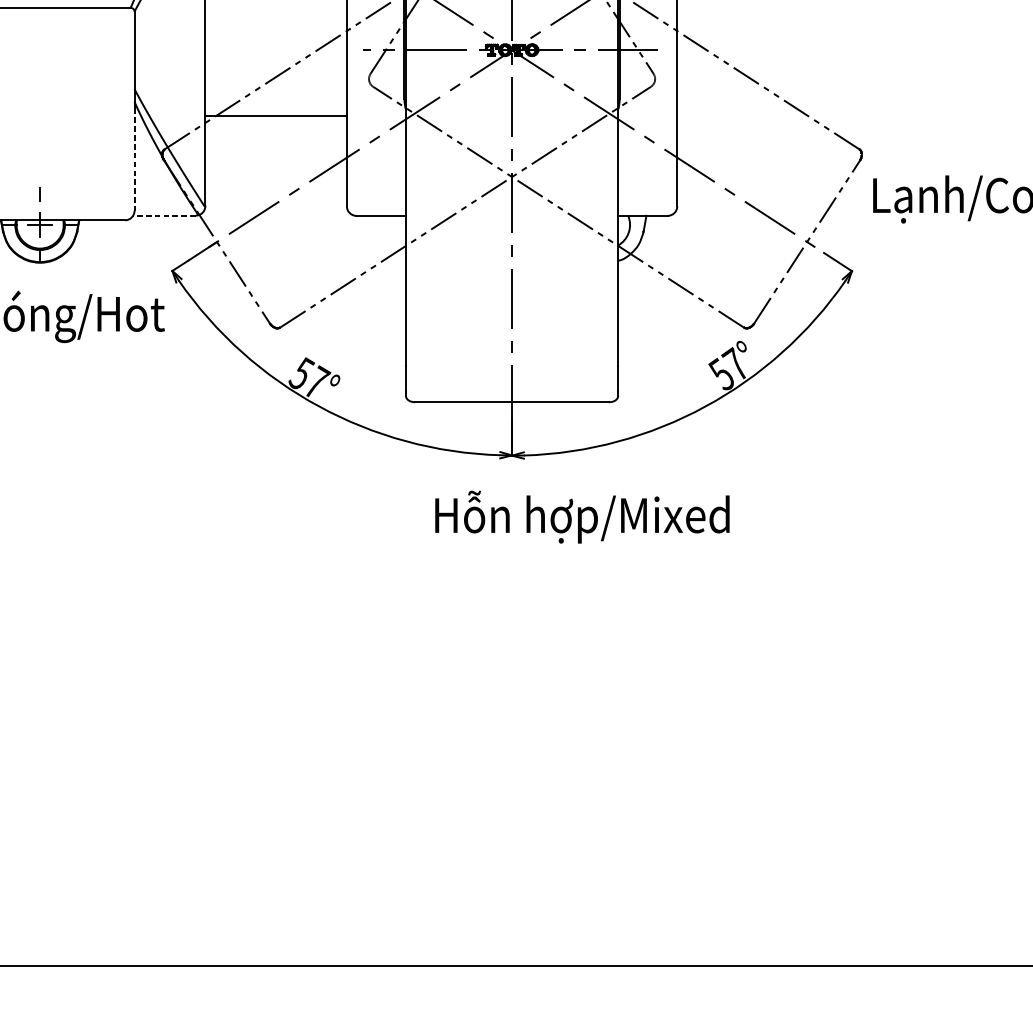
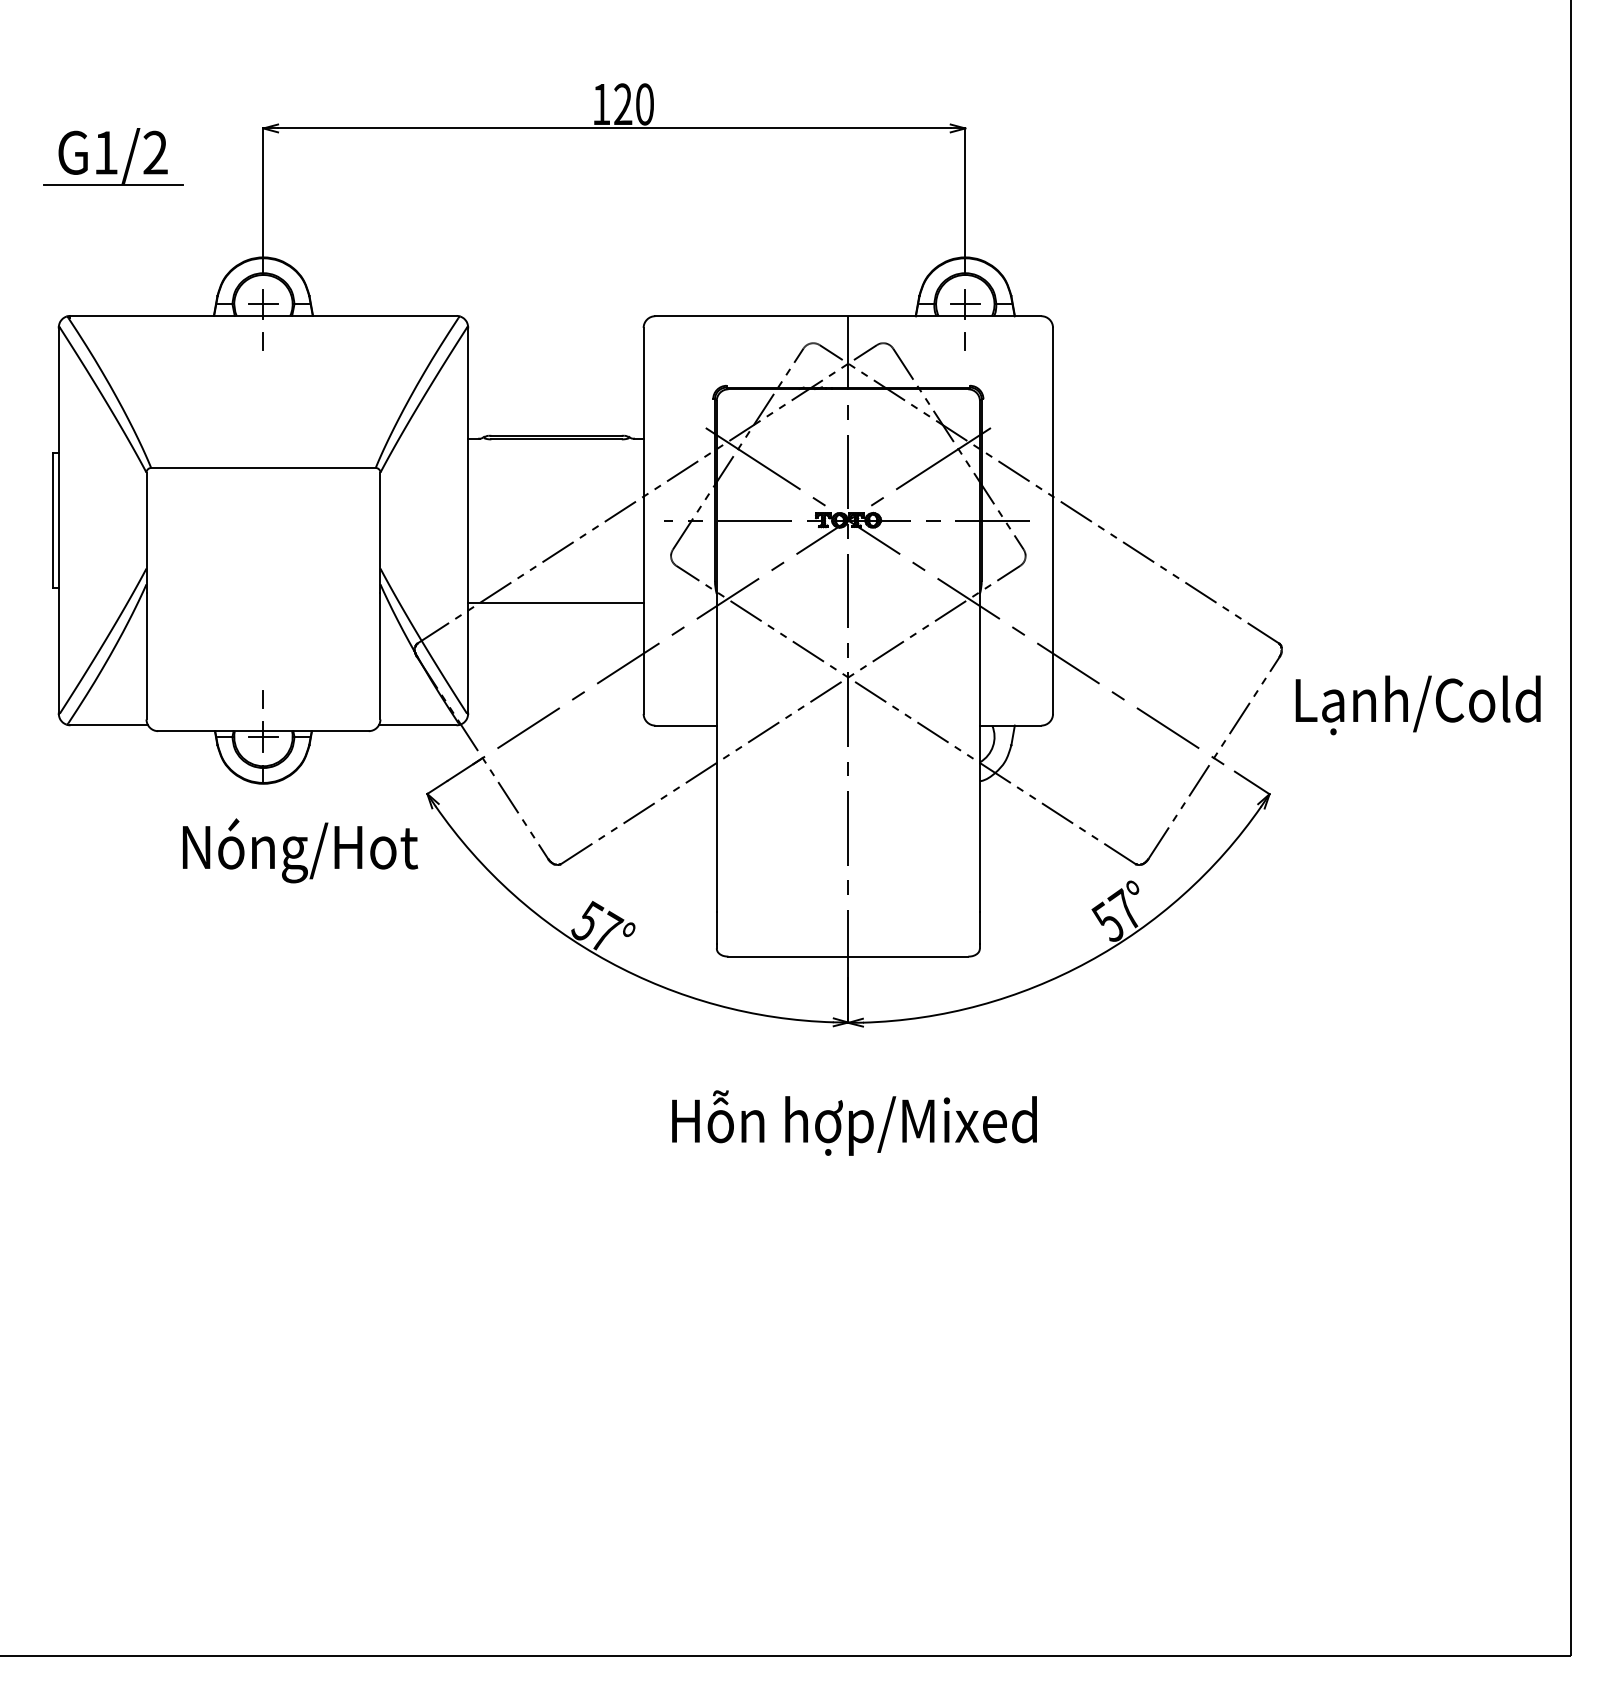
line: (134, 160) -> (380, 656), dashed -> solid
line: (164, 215) -> (417, 725), dashed -> solid
text: (582, 516) -> (854, 1122), moved

